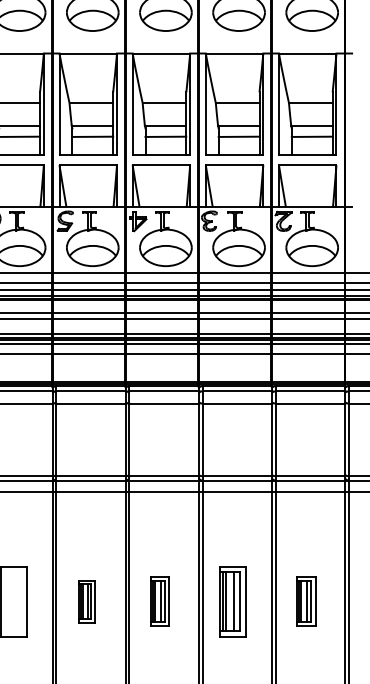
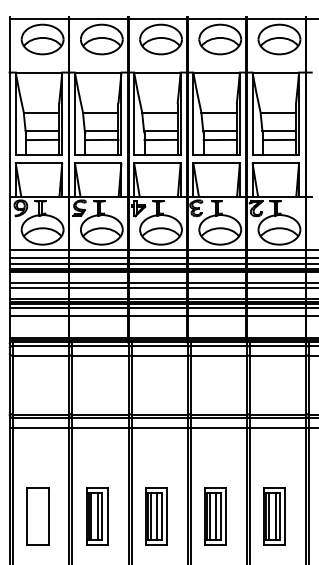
part: (87, 602) -> (97, 516), size x1.67
part: (160, 602) -> (156, 516), size x1.43
part: (306, 602) -> (274, 516), size x1.43

